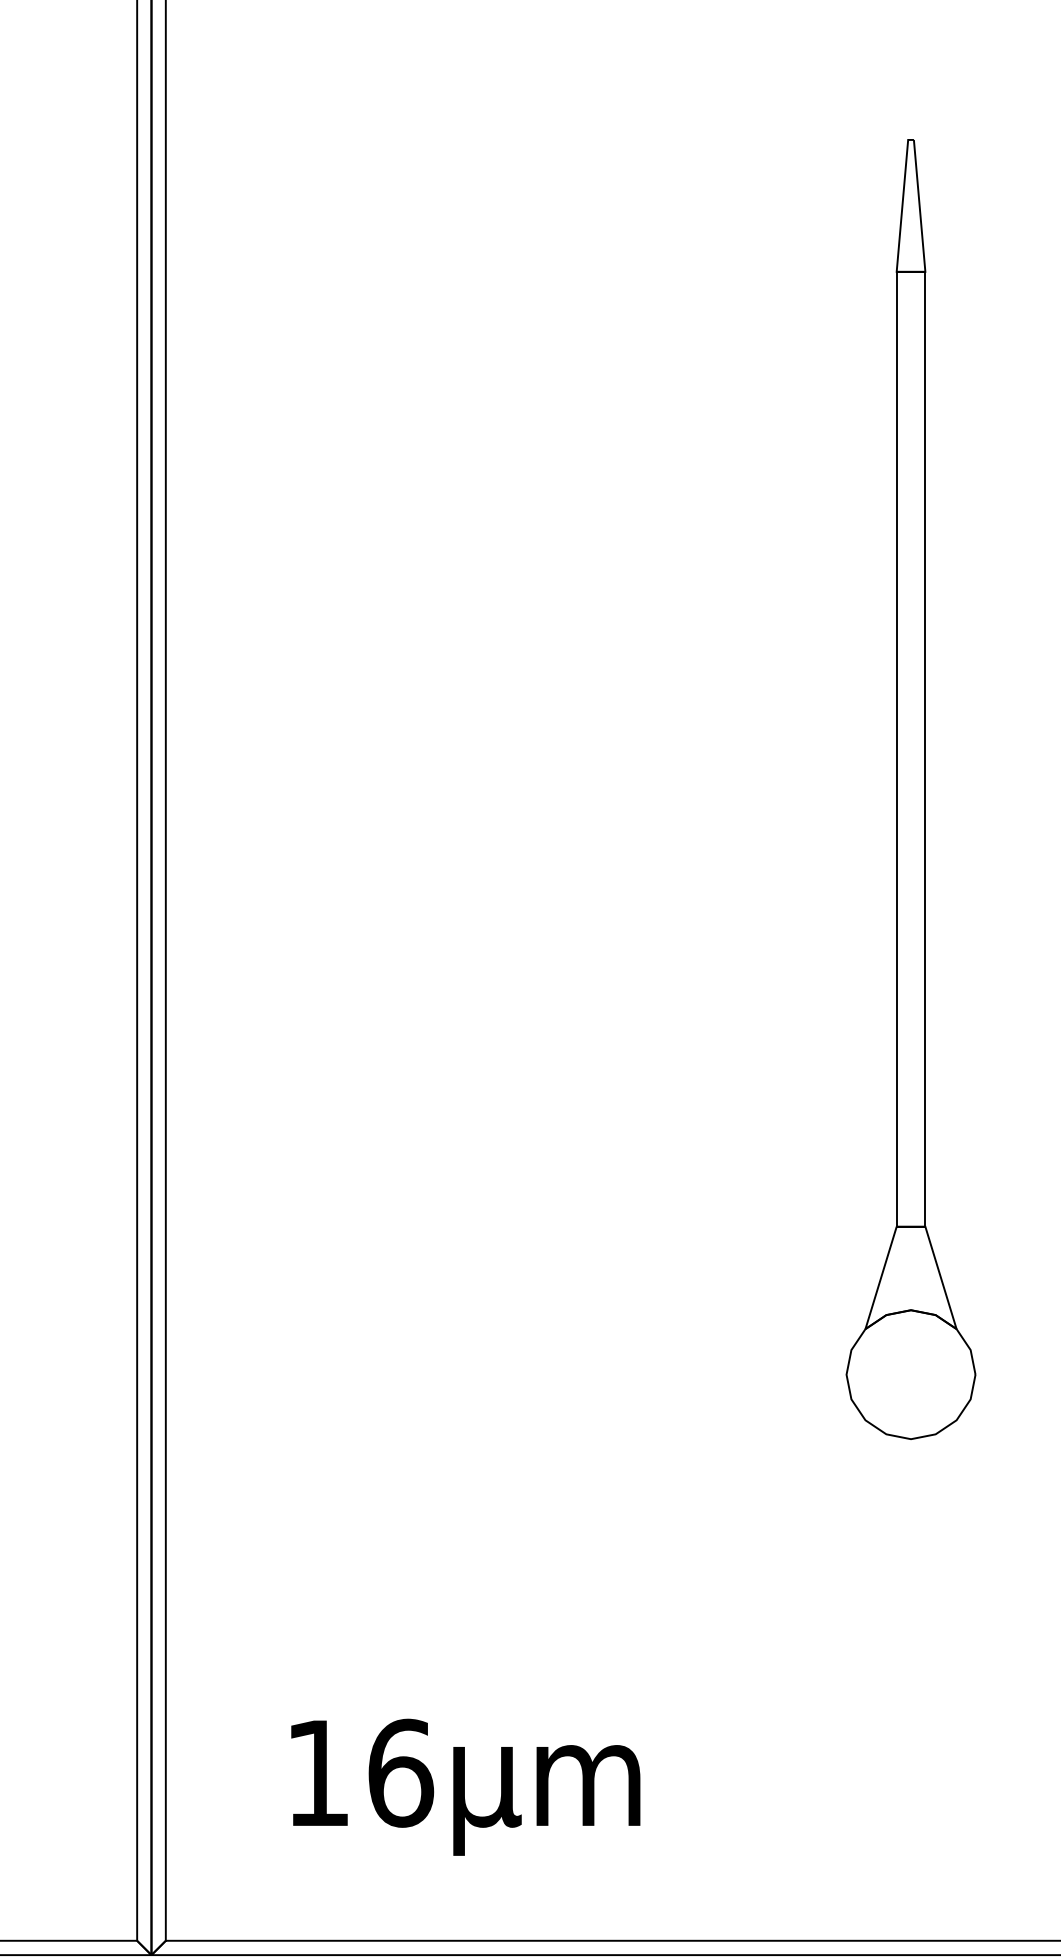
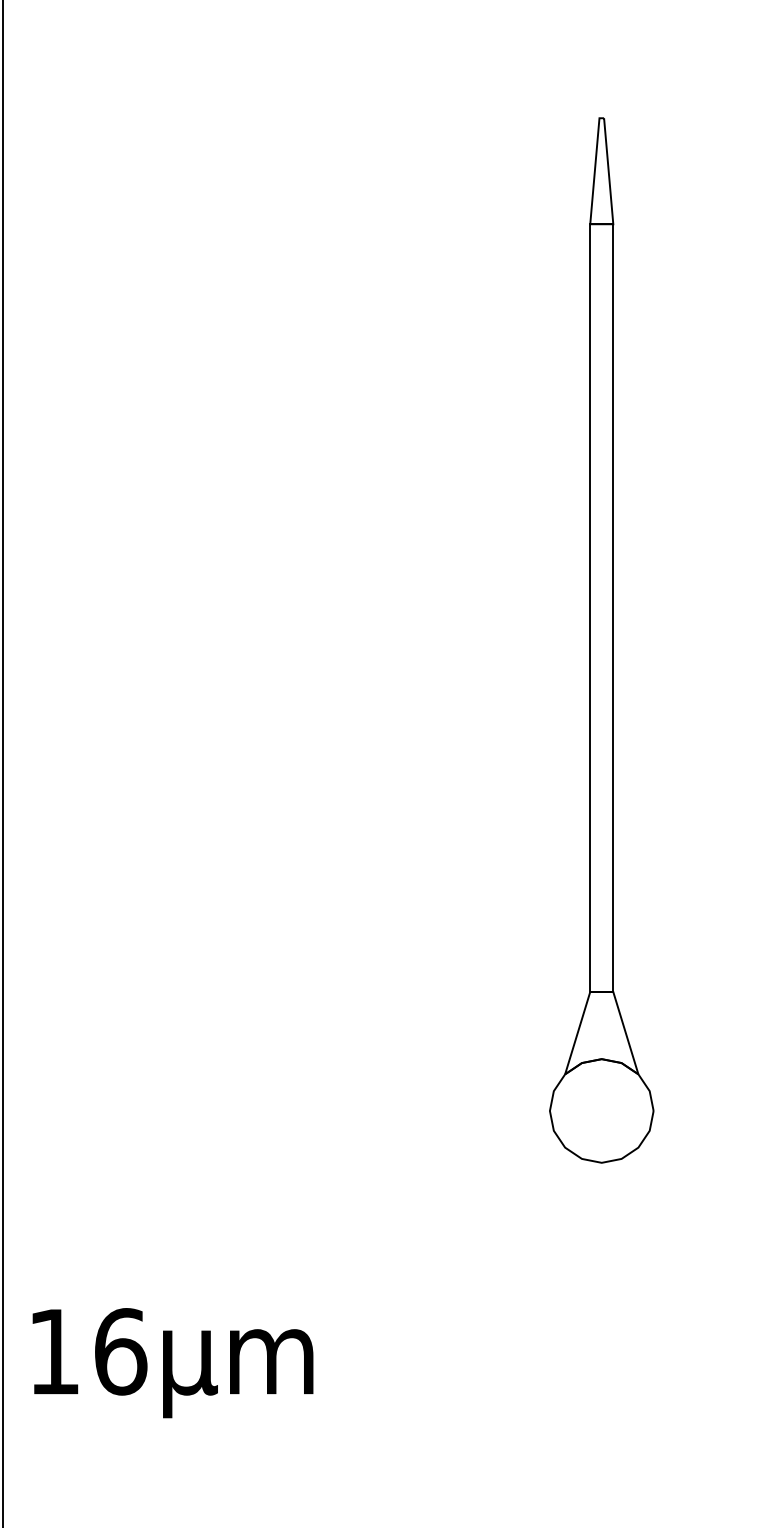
text: (465, 1786) -> (172, 1362), moved

